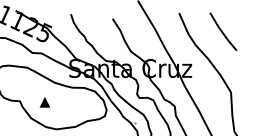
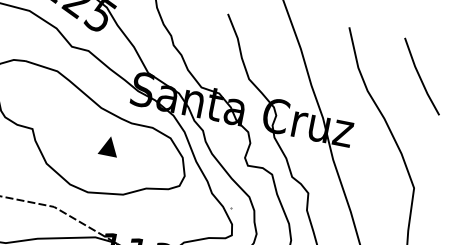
part: (44, 102) -> (108, 146), moved

